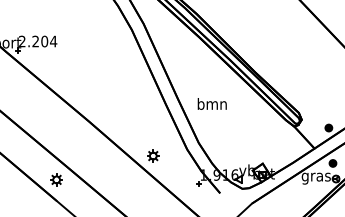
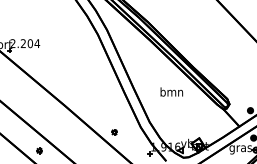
text: (211, 103) -> (171, 91), moved
part: (153, 155) -> (114, 131), size x0.6
part: (56, 179) -> (39, 150), size x0.6

